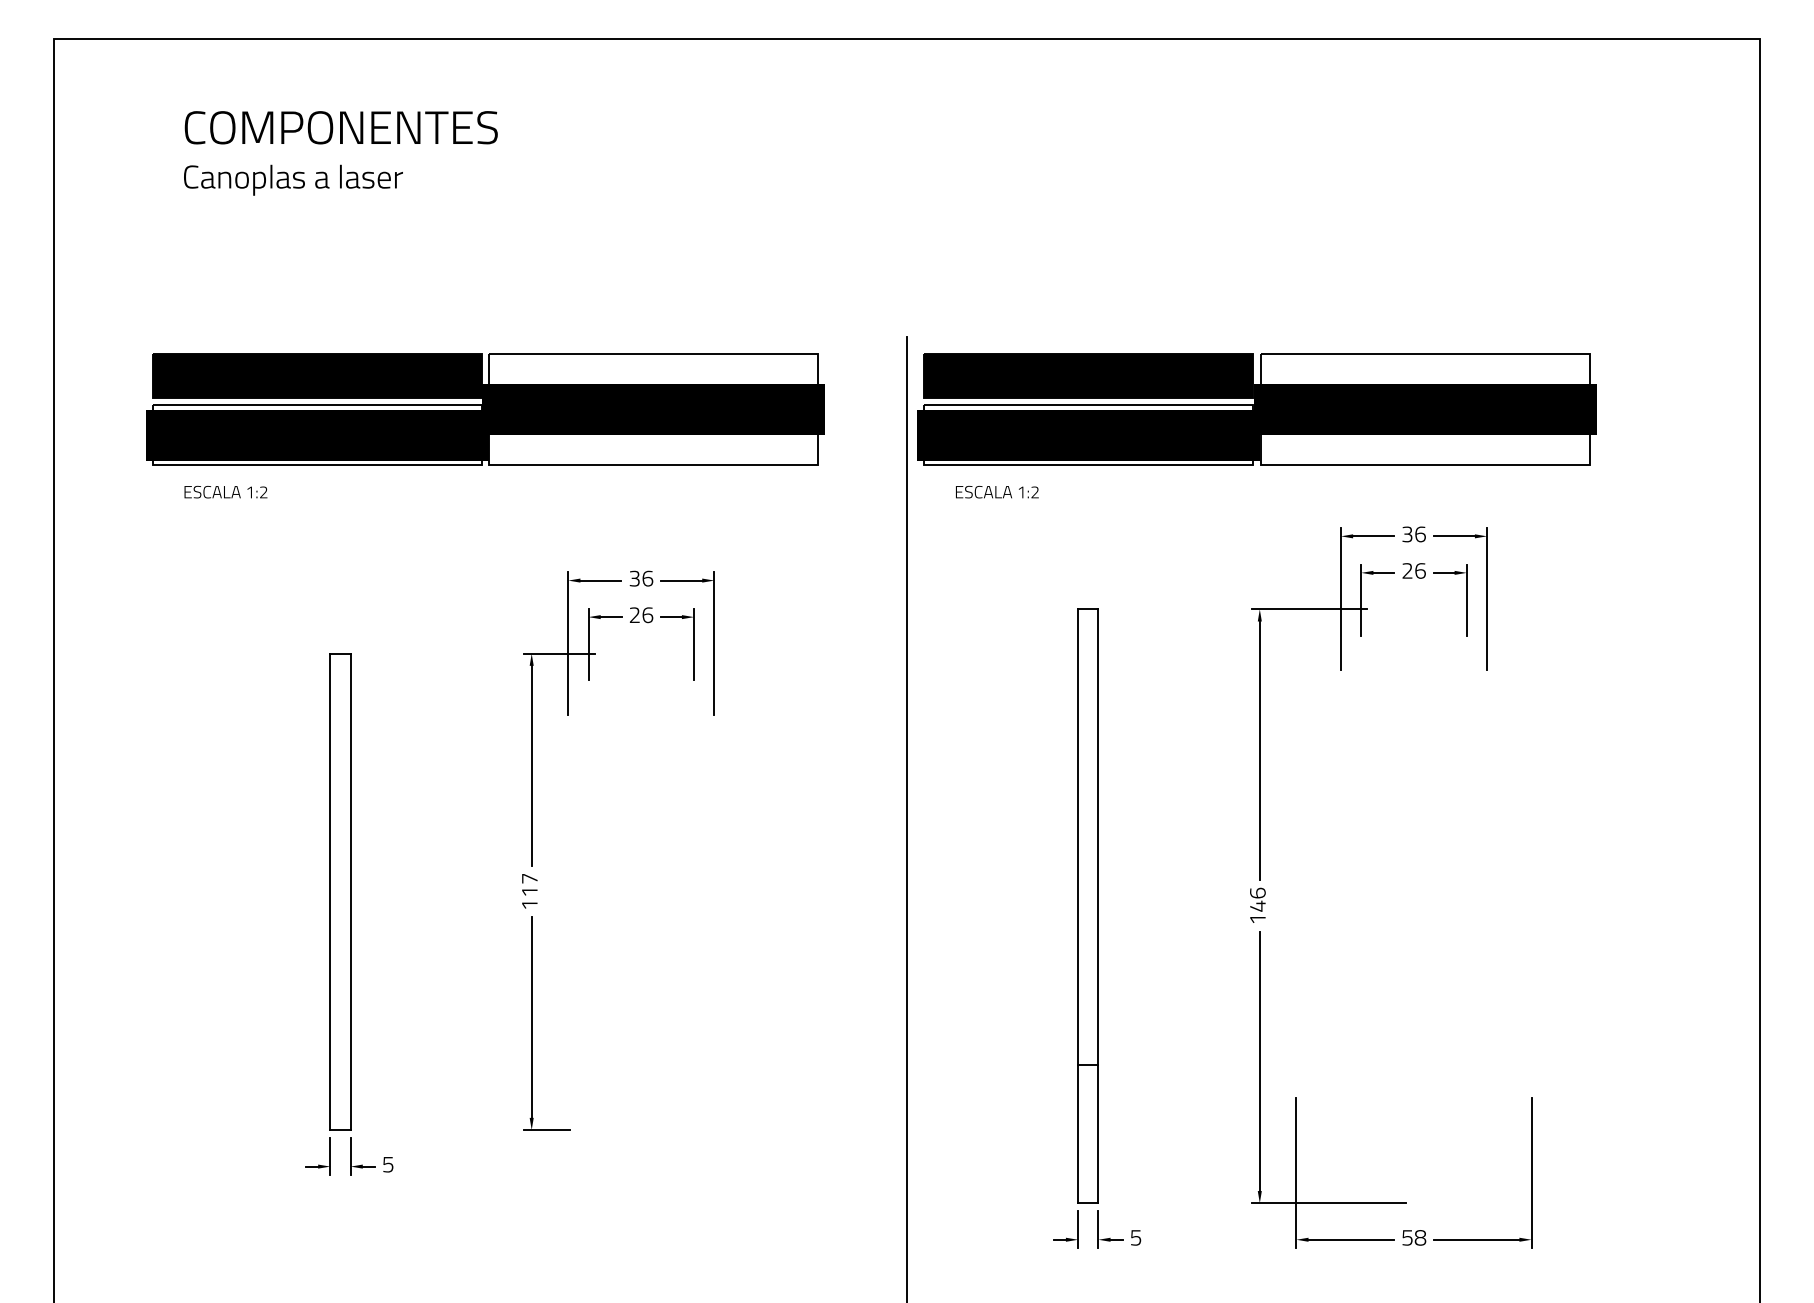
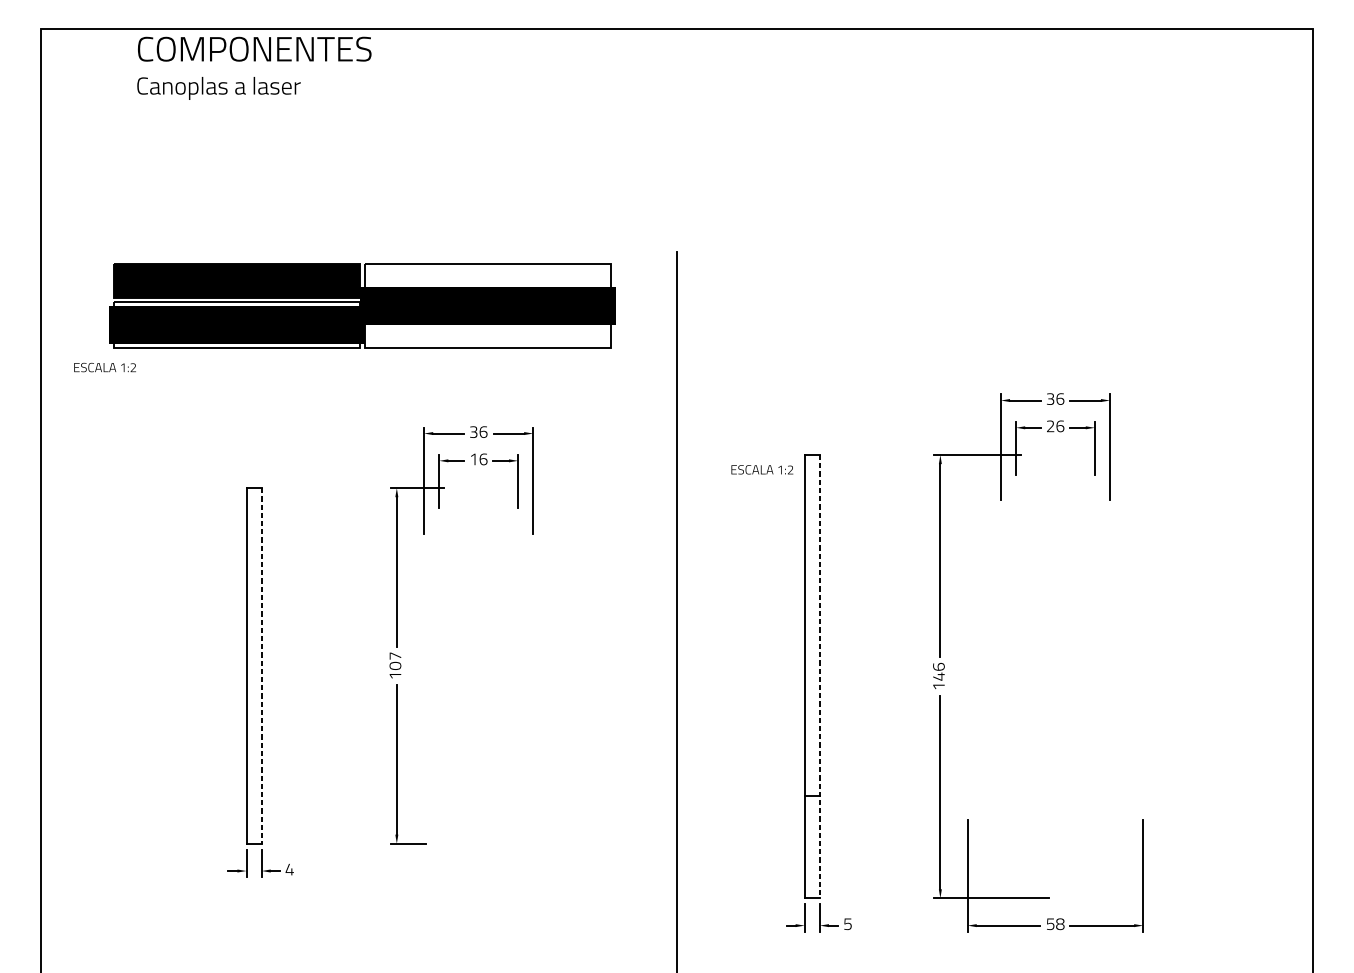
text: (340, 153) -> (254, 68), moved
part: (1256, 409) -> (937, 305), removed
text: (225, 491) -> (104, 367), moved
text: (997, 492) -> (762, 470), moved
text: (634, 614) -> (473, 458), 26 -> 16
text: (529, 891) -> (395, 665), 117 -> 107
line: (350, 892) -> (261, 666), solid -> dashed
line: (1098, 906) -> (819, 676), solid -> dashed
text: (387, 1164) -> (289, 869), 5 -> 4

